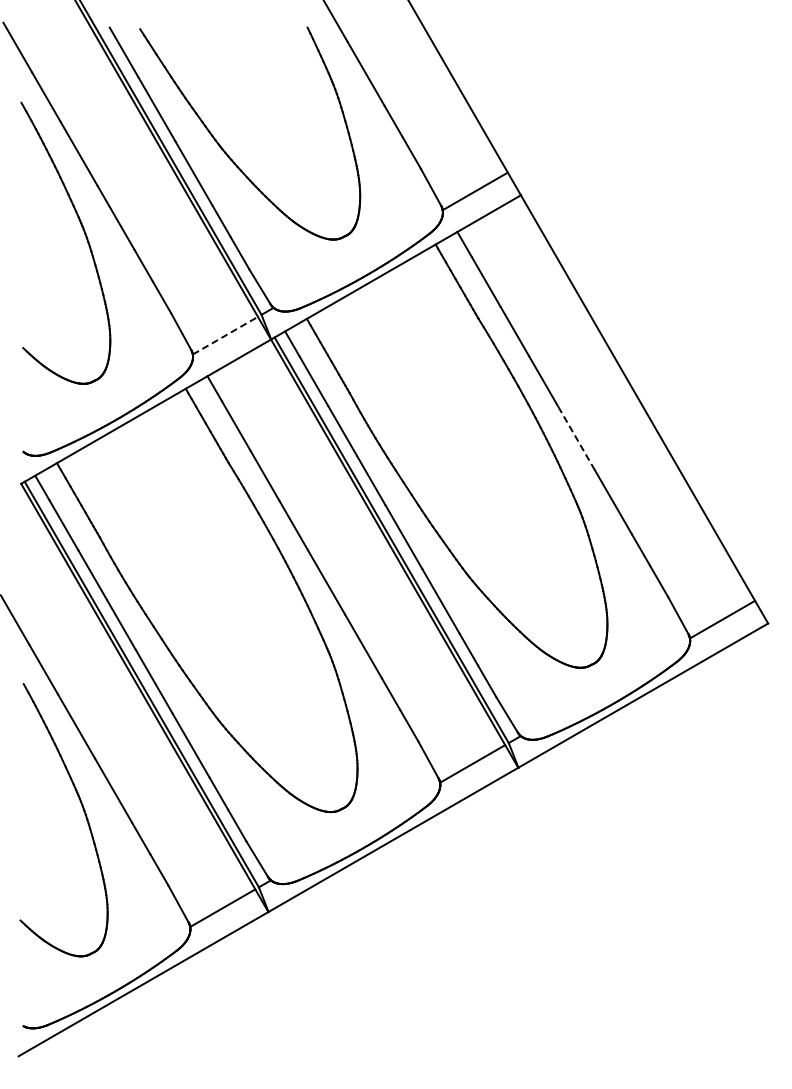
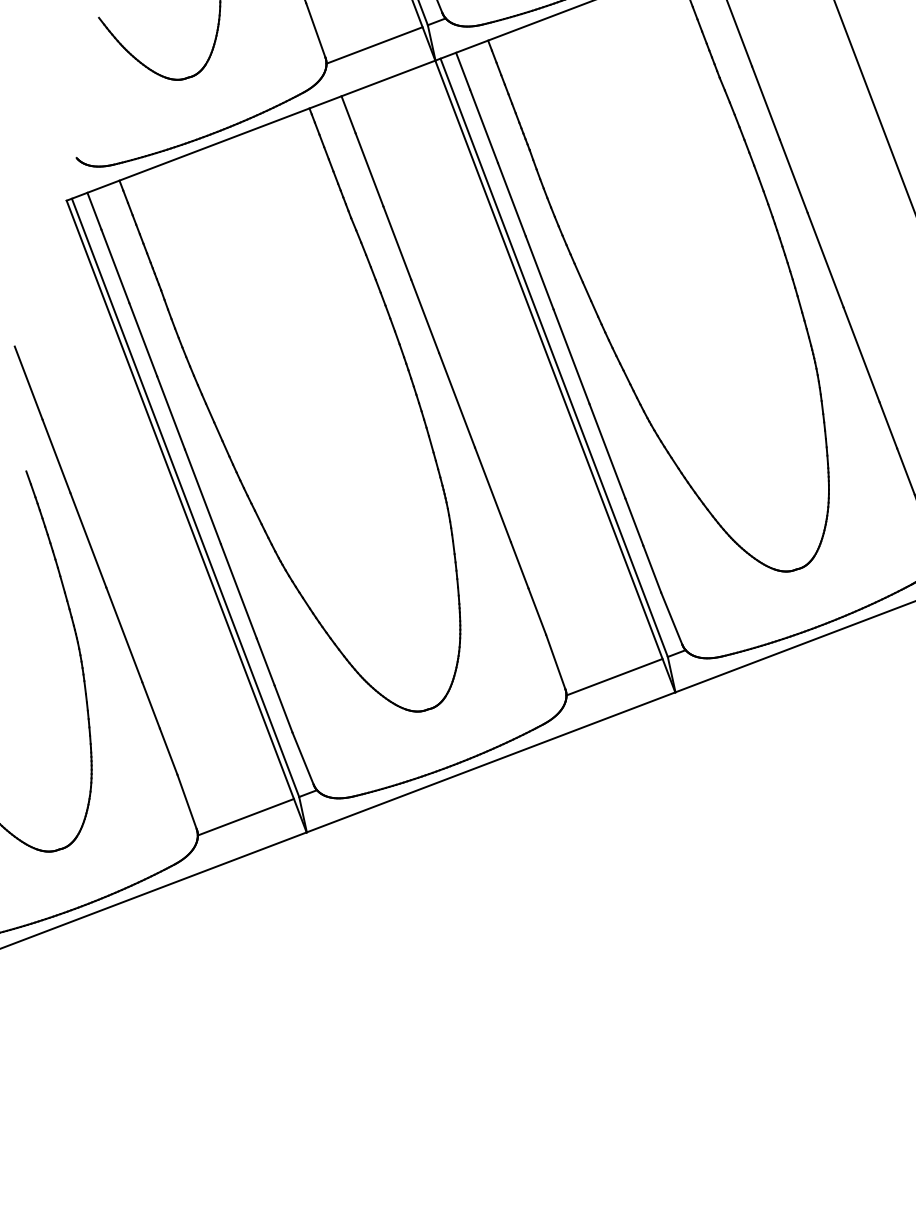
line: (225, 335) -> (374, 45), dashed -> solid
line: (576, 437) -> (825, 259), dashed -> solid

